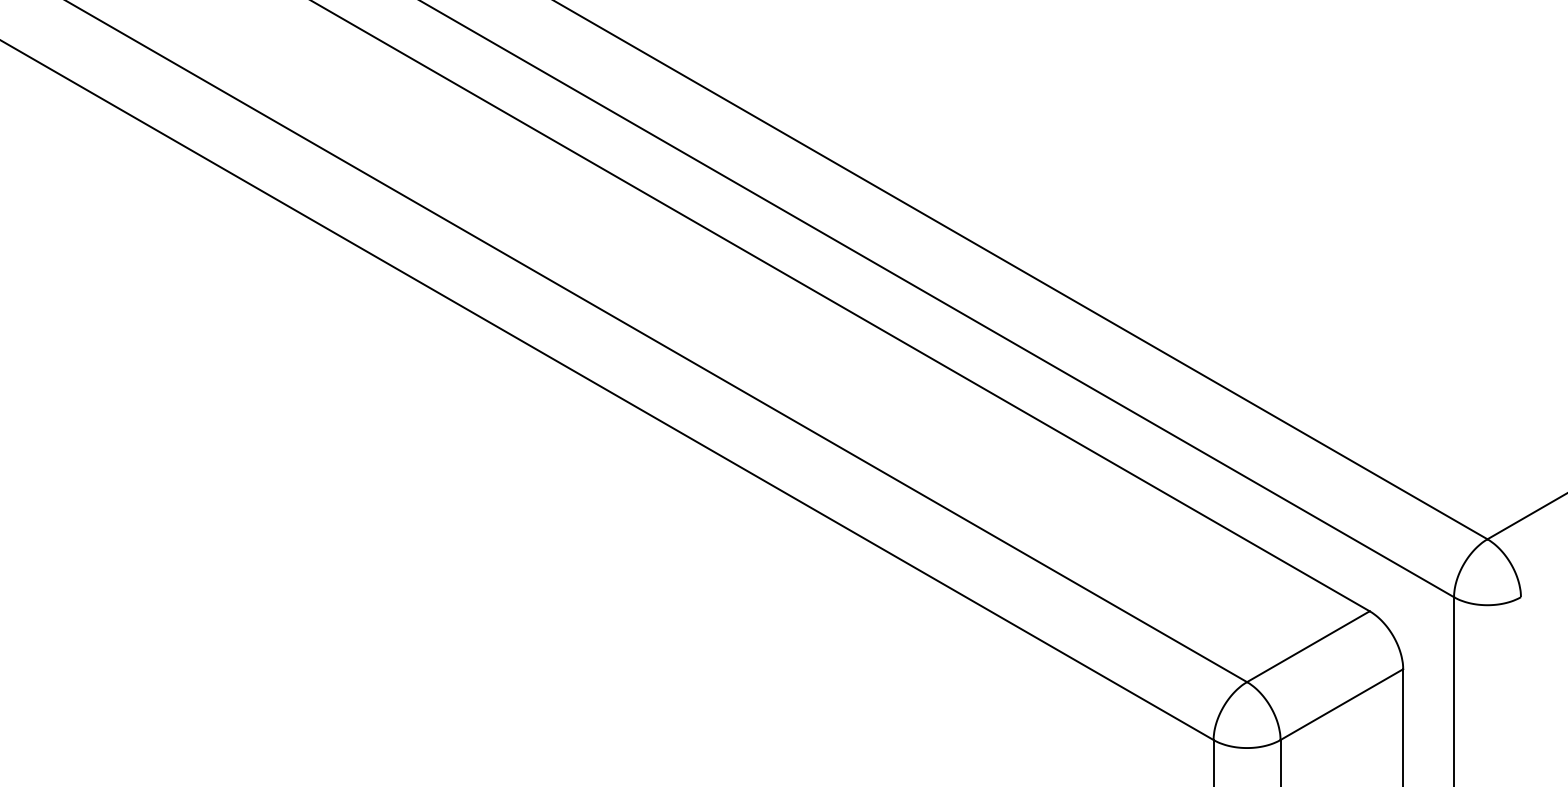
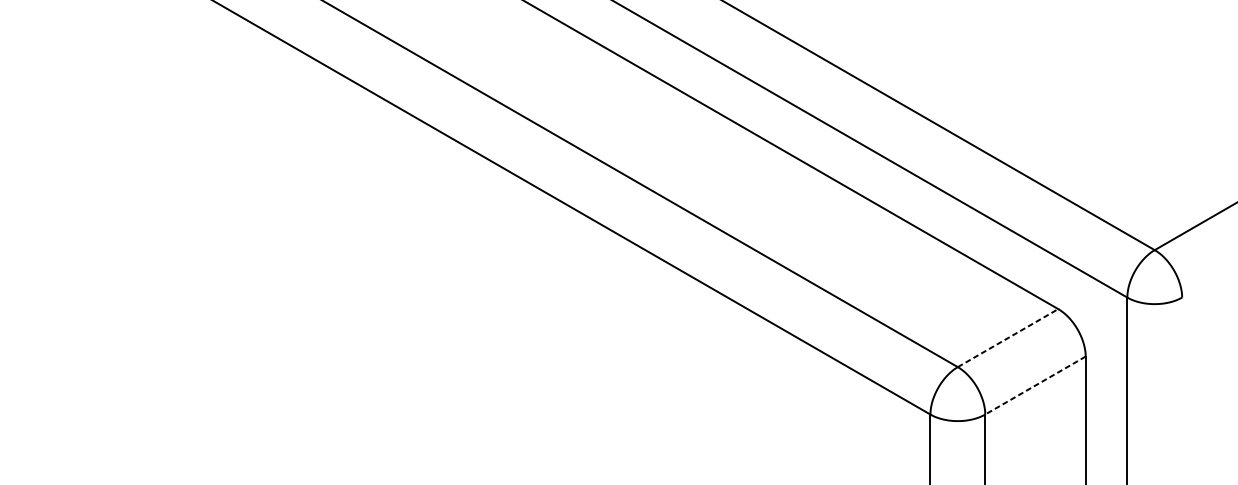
line: (1308, 646) -> (1008, 337), solid -> dashed
line: (1341, 704) -> (1035, 385), solid -> dashed

